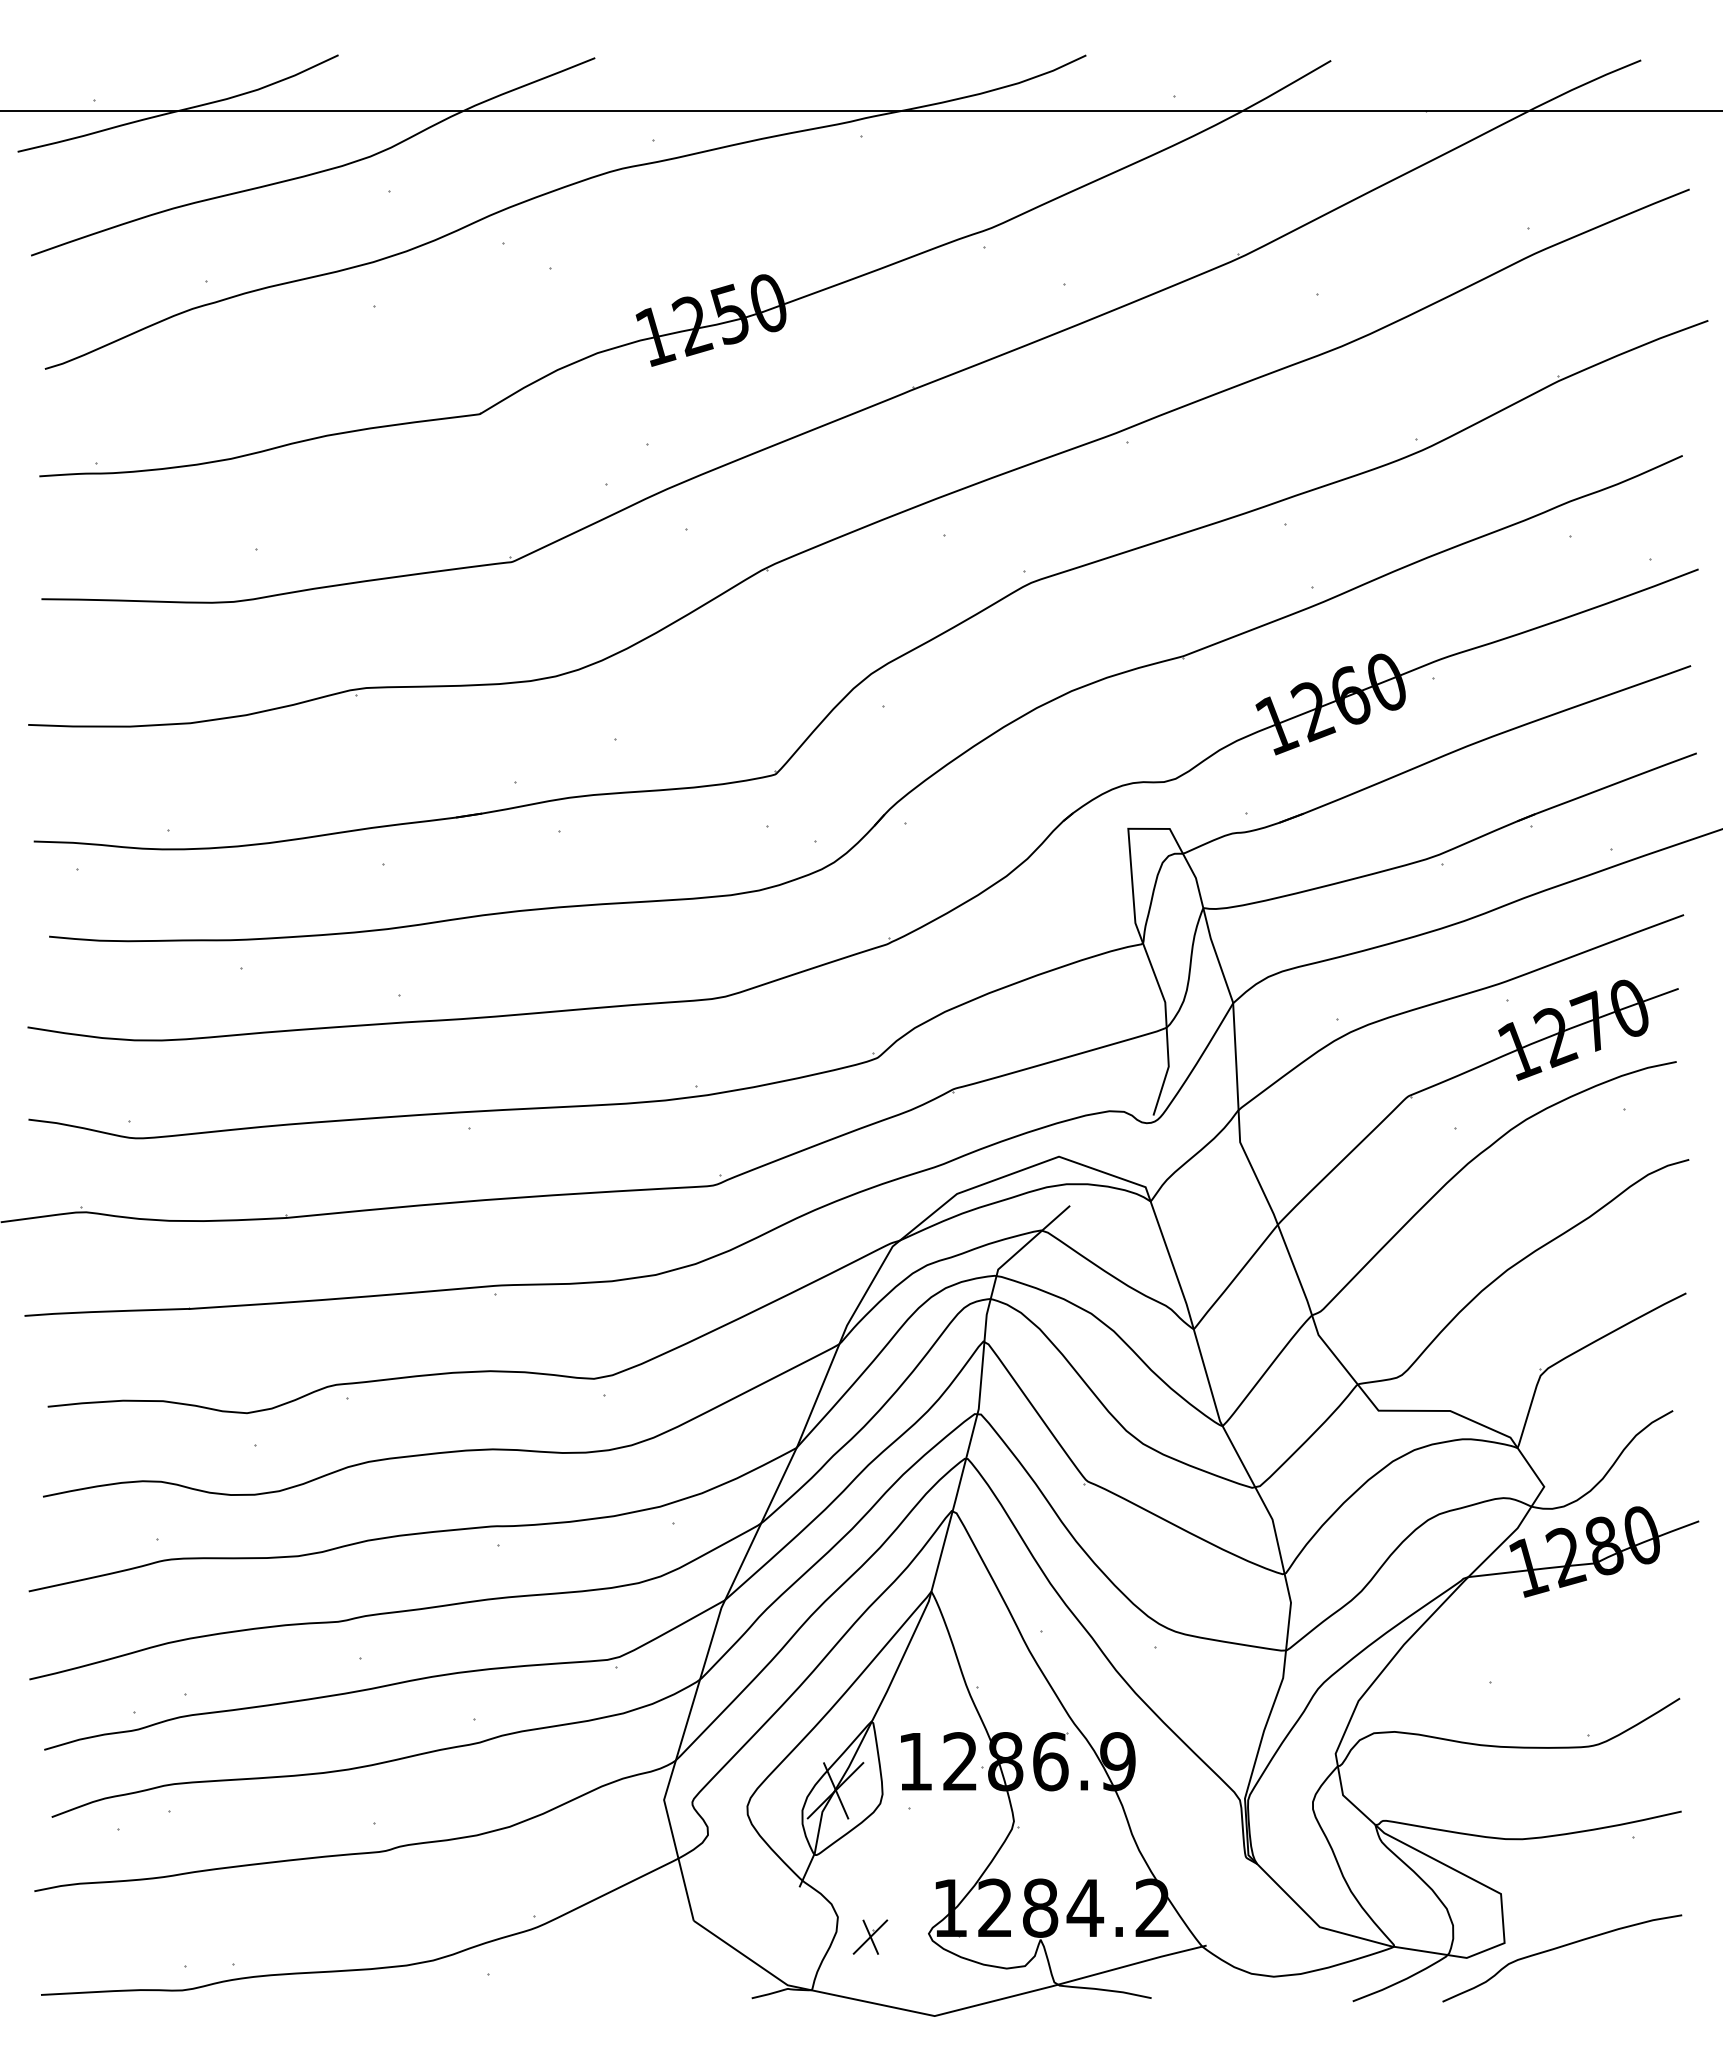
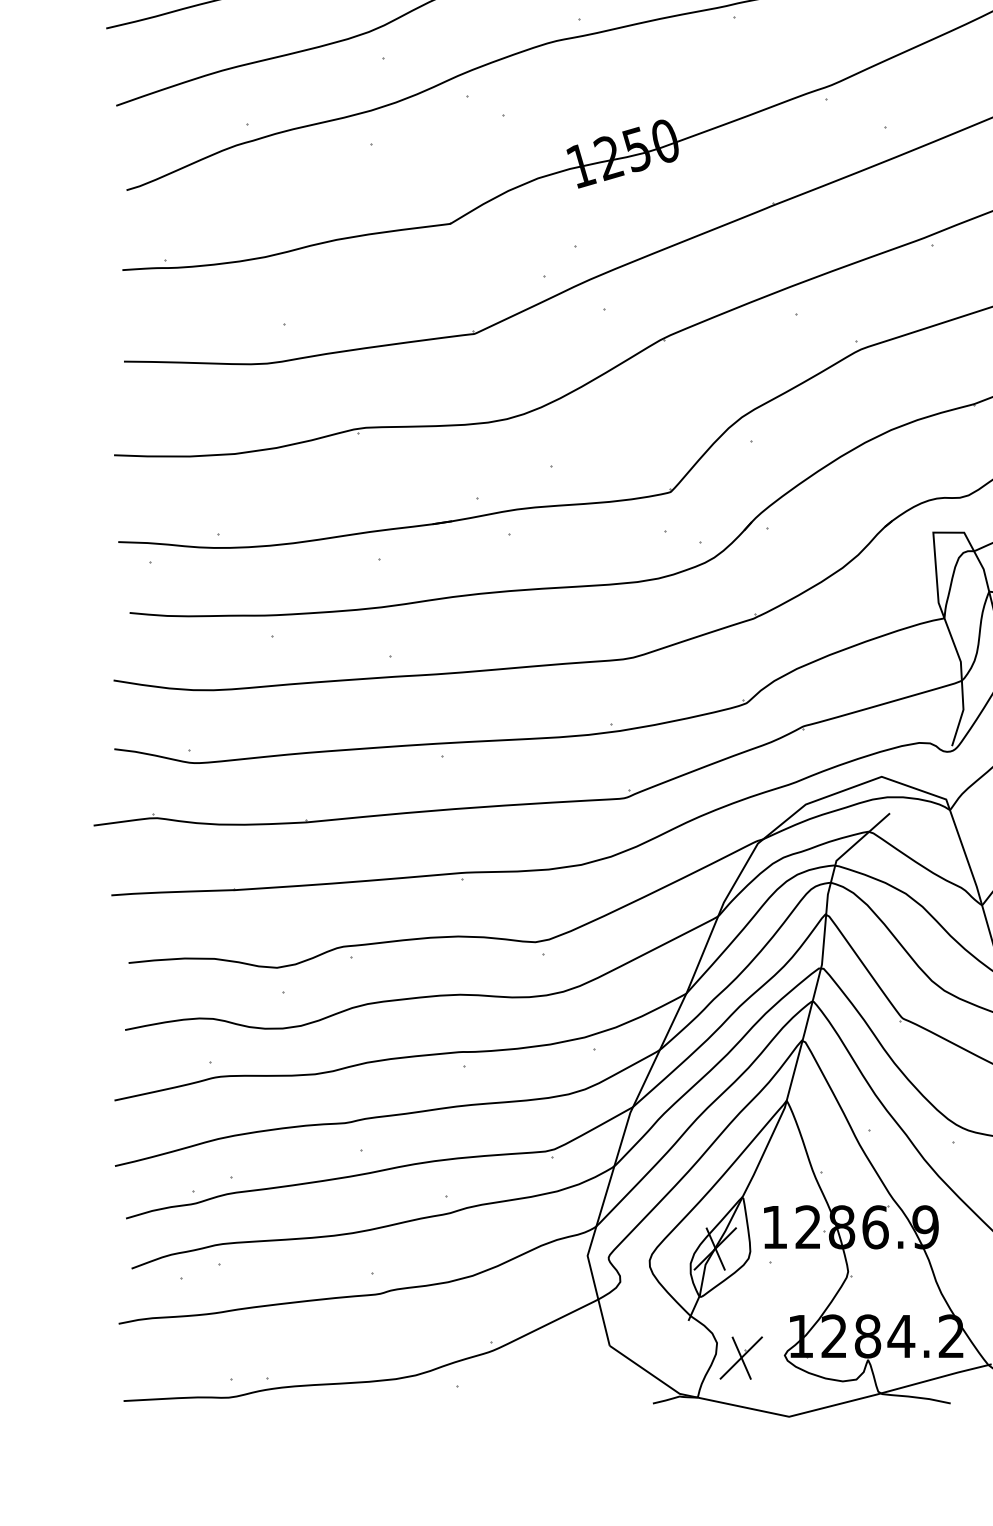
part: (870, 1936) -> (741, 1357), size x1.67

